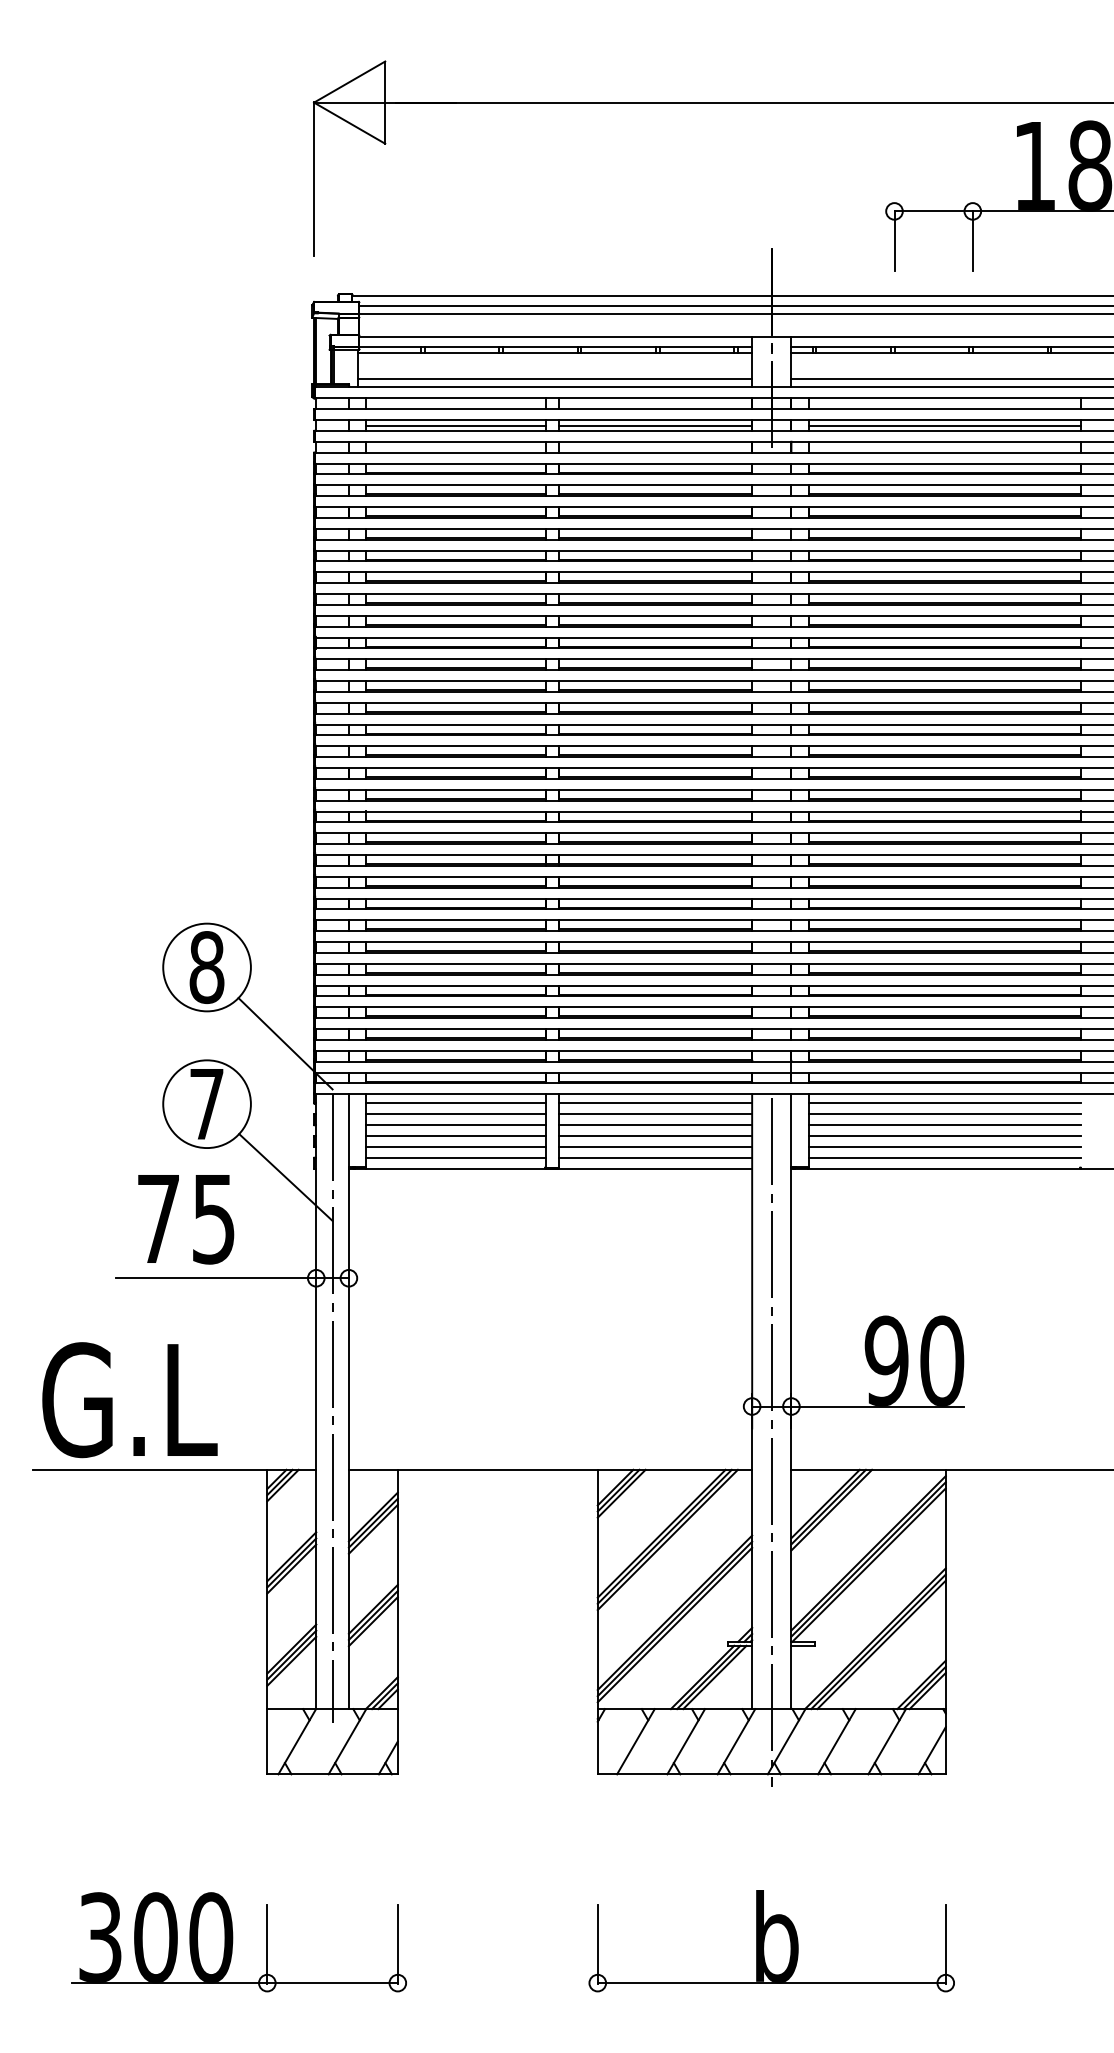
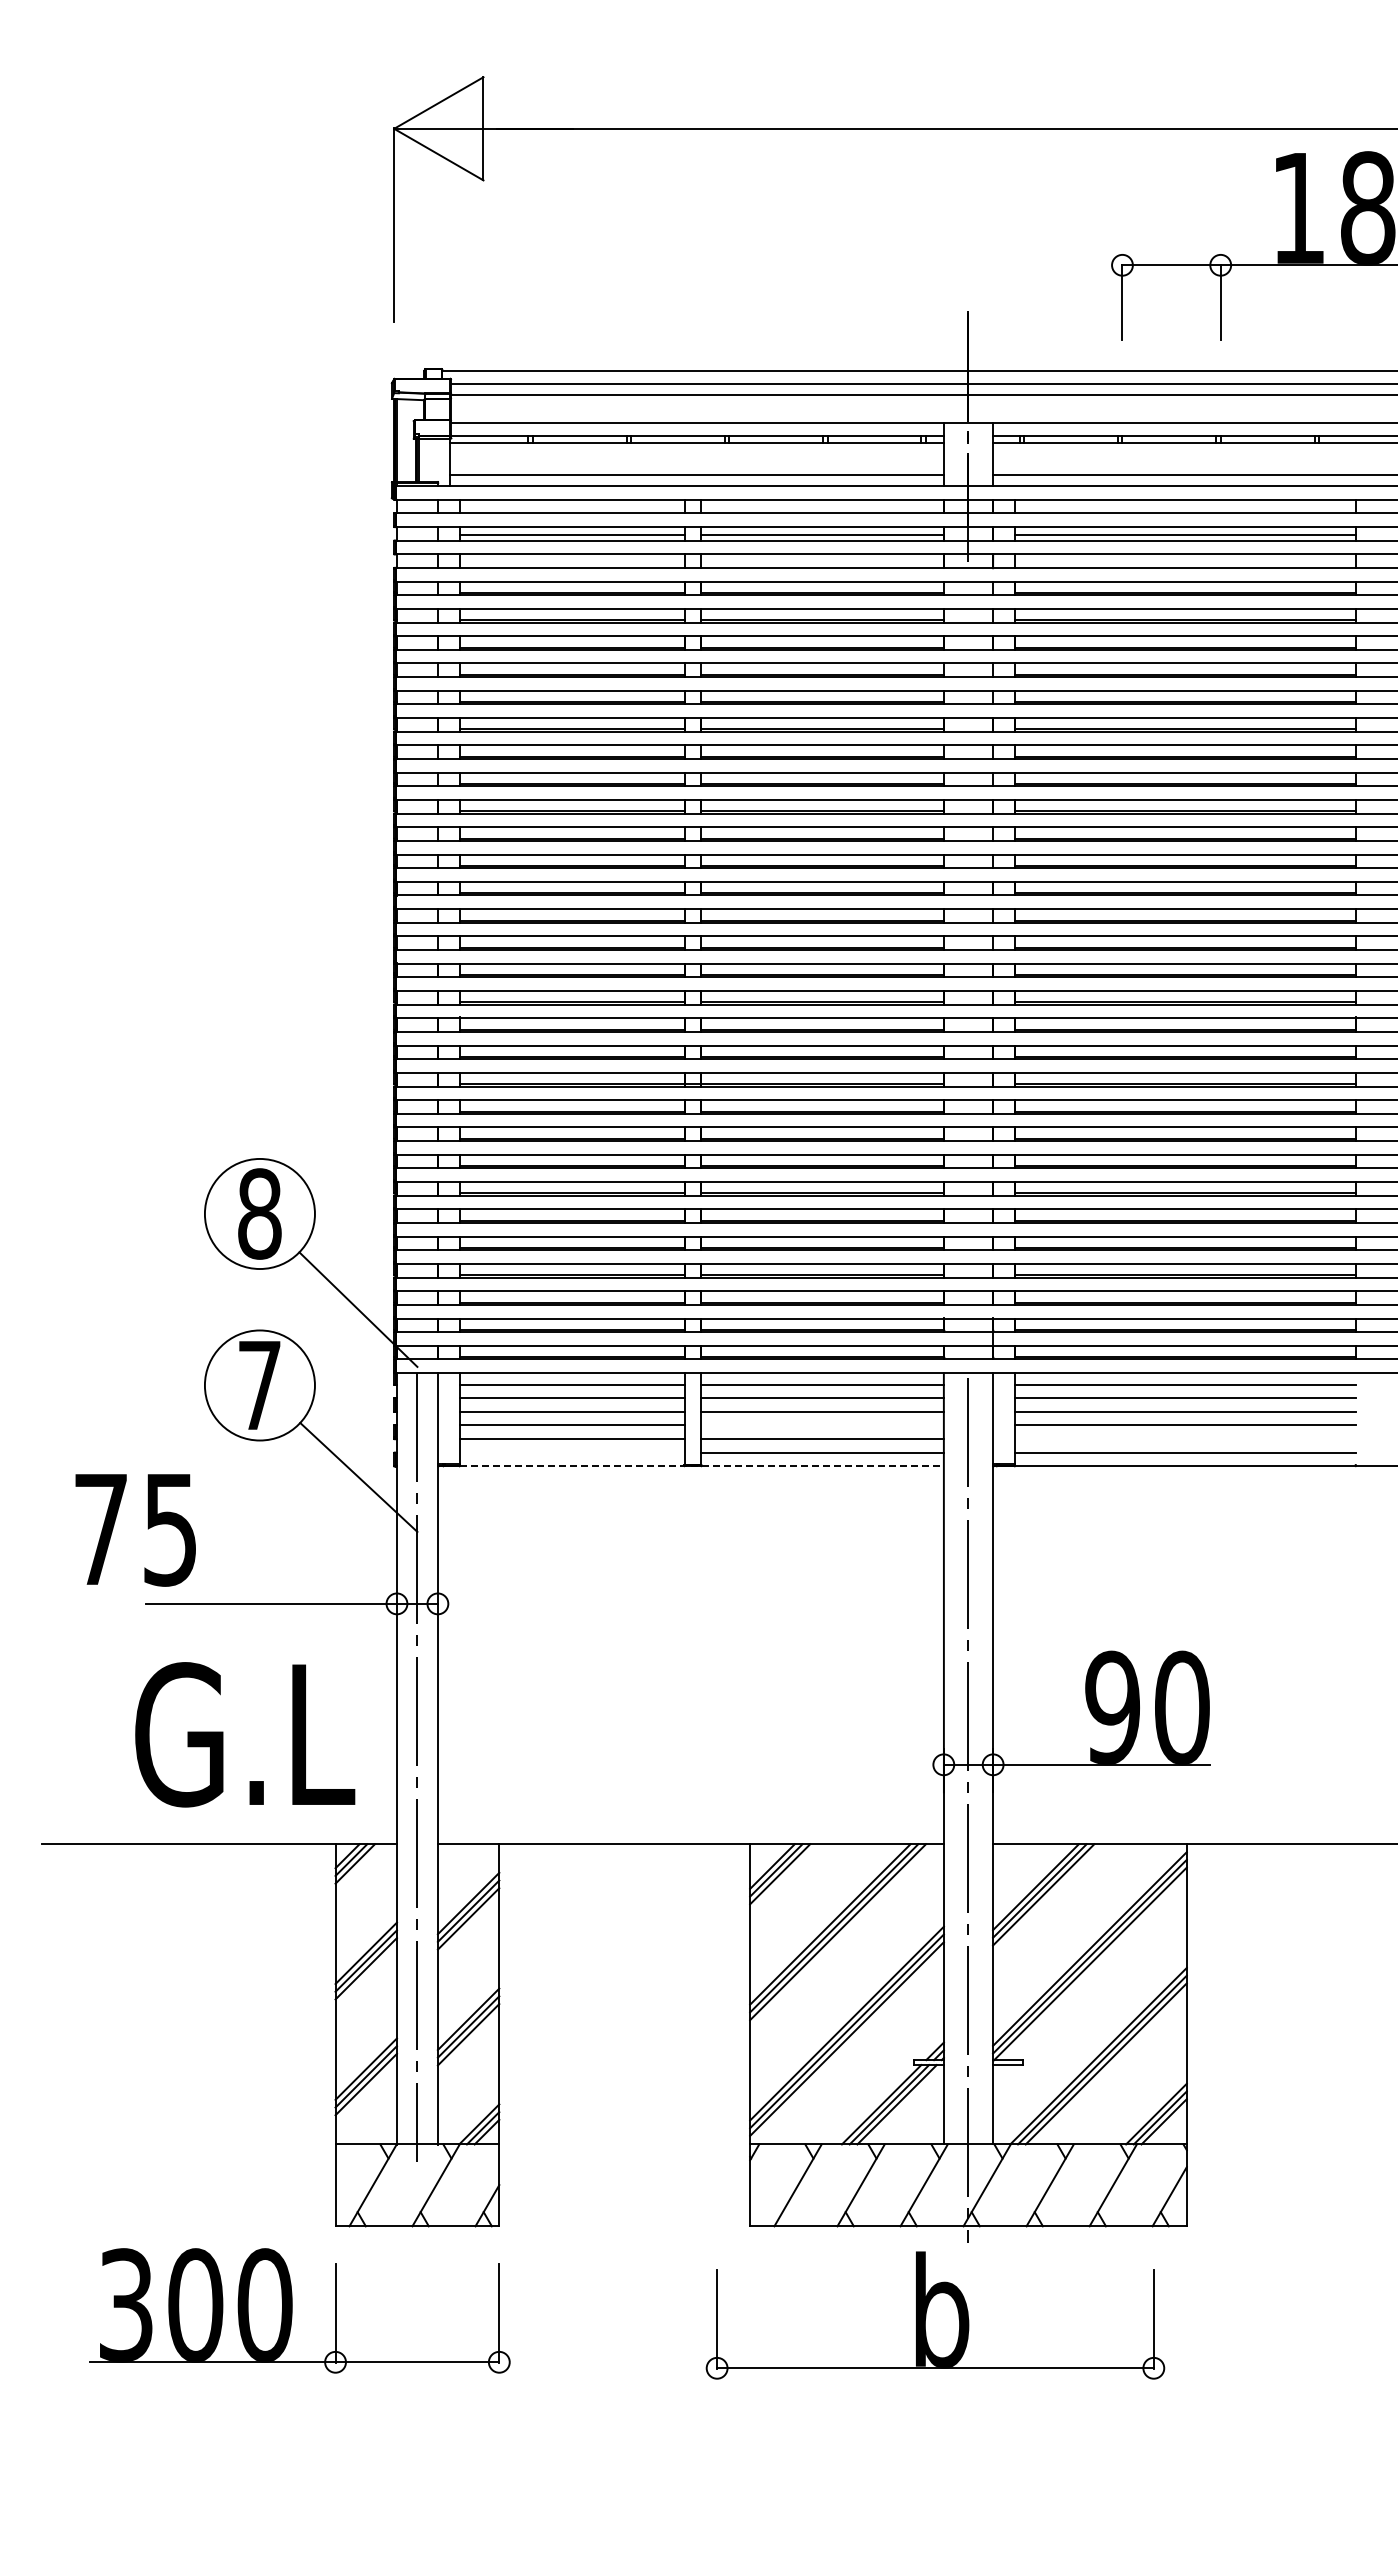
line: (655, 1136) -> (822, 1425), removed
line: (944, 1147) -> (1185, 1439), removed
line: (455, 1157) -> (571, 1452), removed
line: (559, 1168) -> (702, 1466), solid -> dashed
text: (185, 1219) -> (135, 1530), moved
text: (130, 1399) -> (245, 1734), moved
part: (233, 1941) -> (292, 2310), moved
part: (771, 1941) -> (935, 2315), moved

